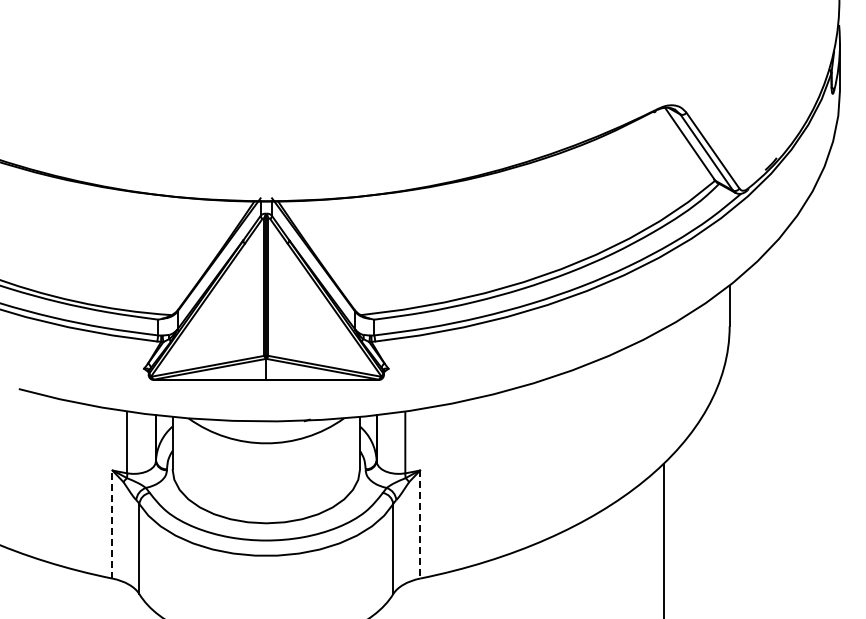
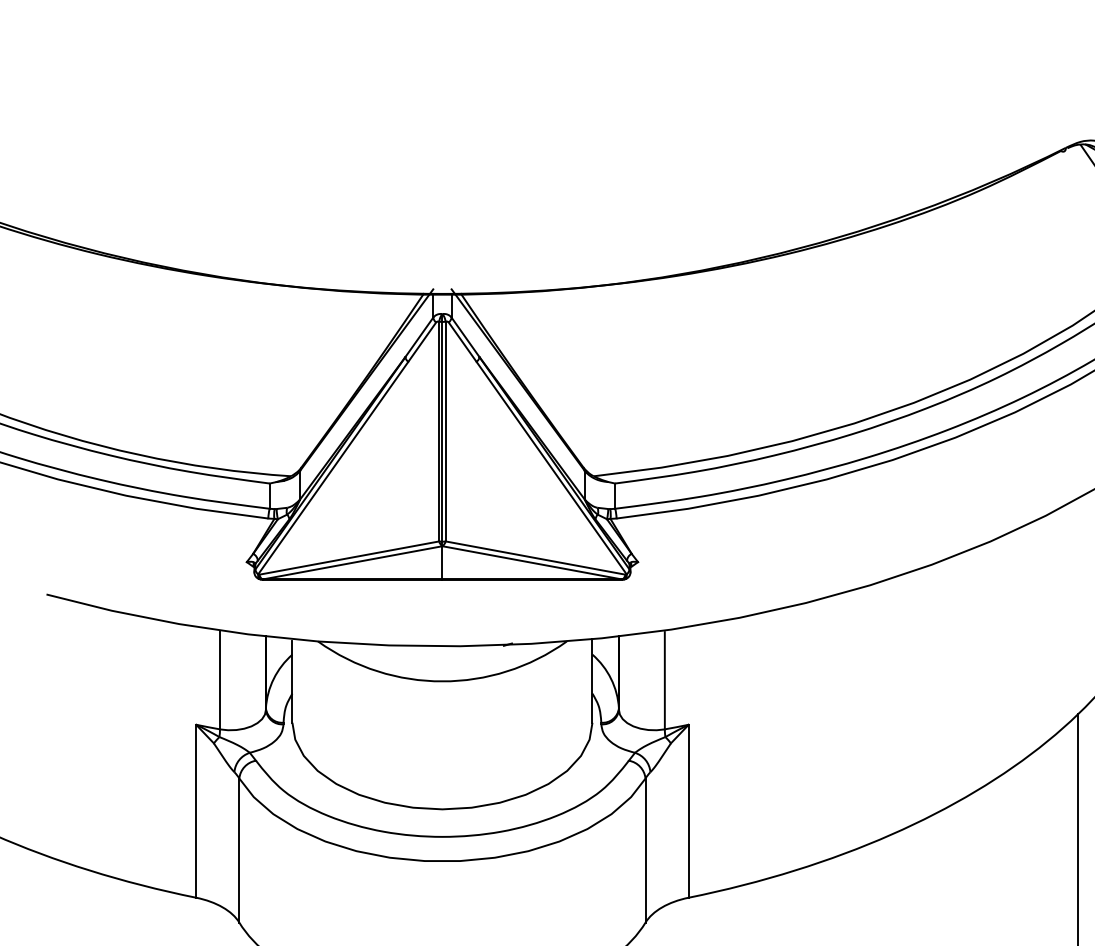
line: (112, 524) -> (196, 811), dashed -> solid
line: (420, 525) -> (689, 812), dashed -> solid

